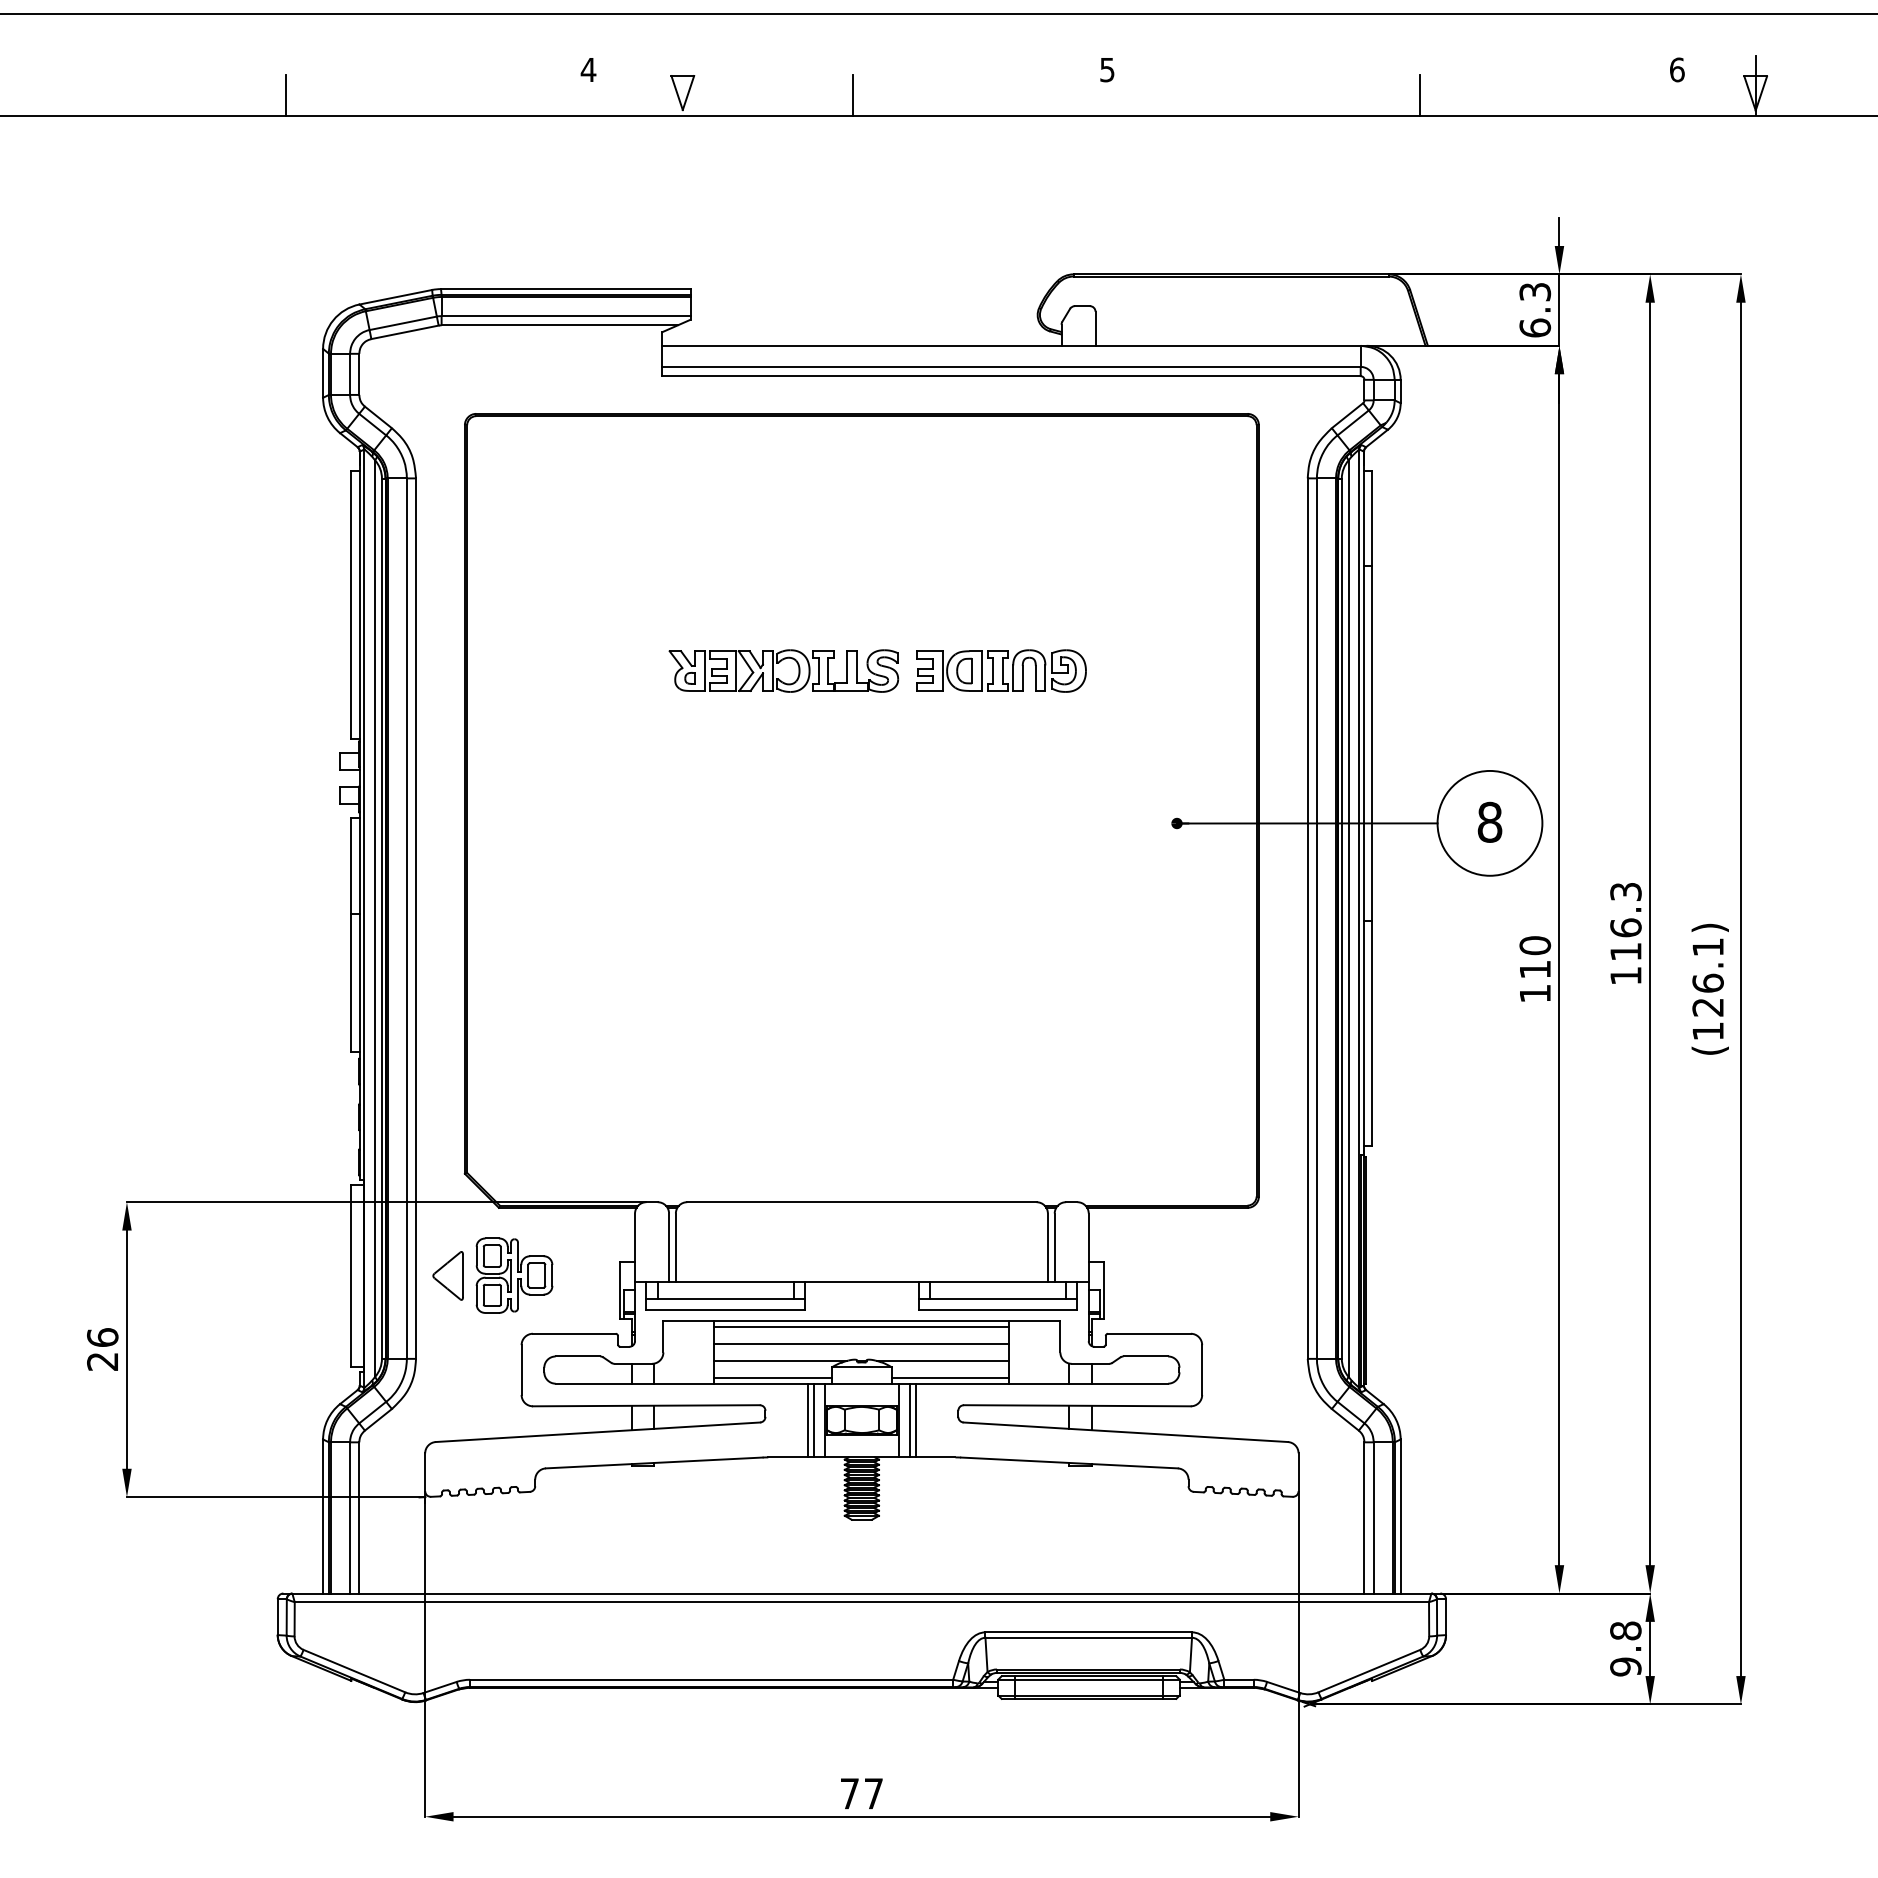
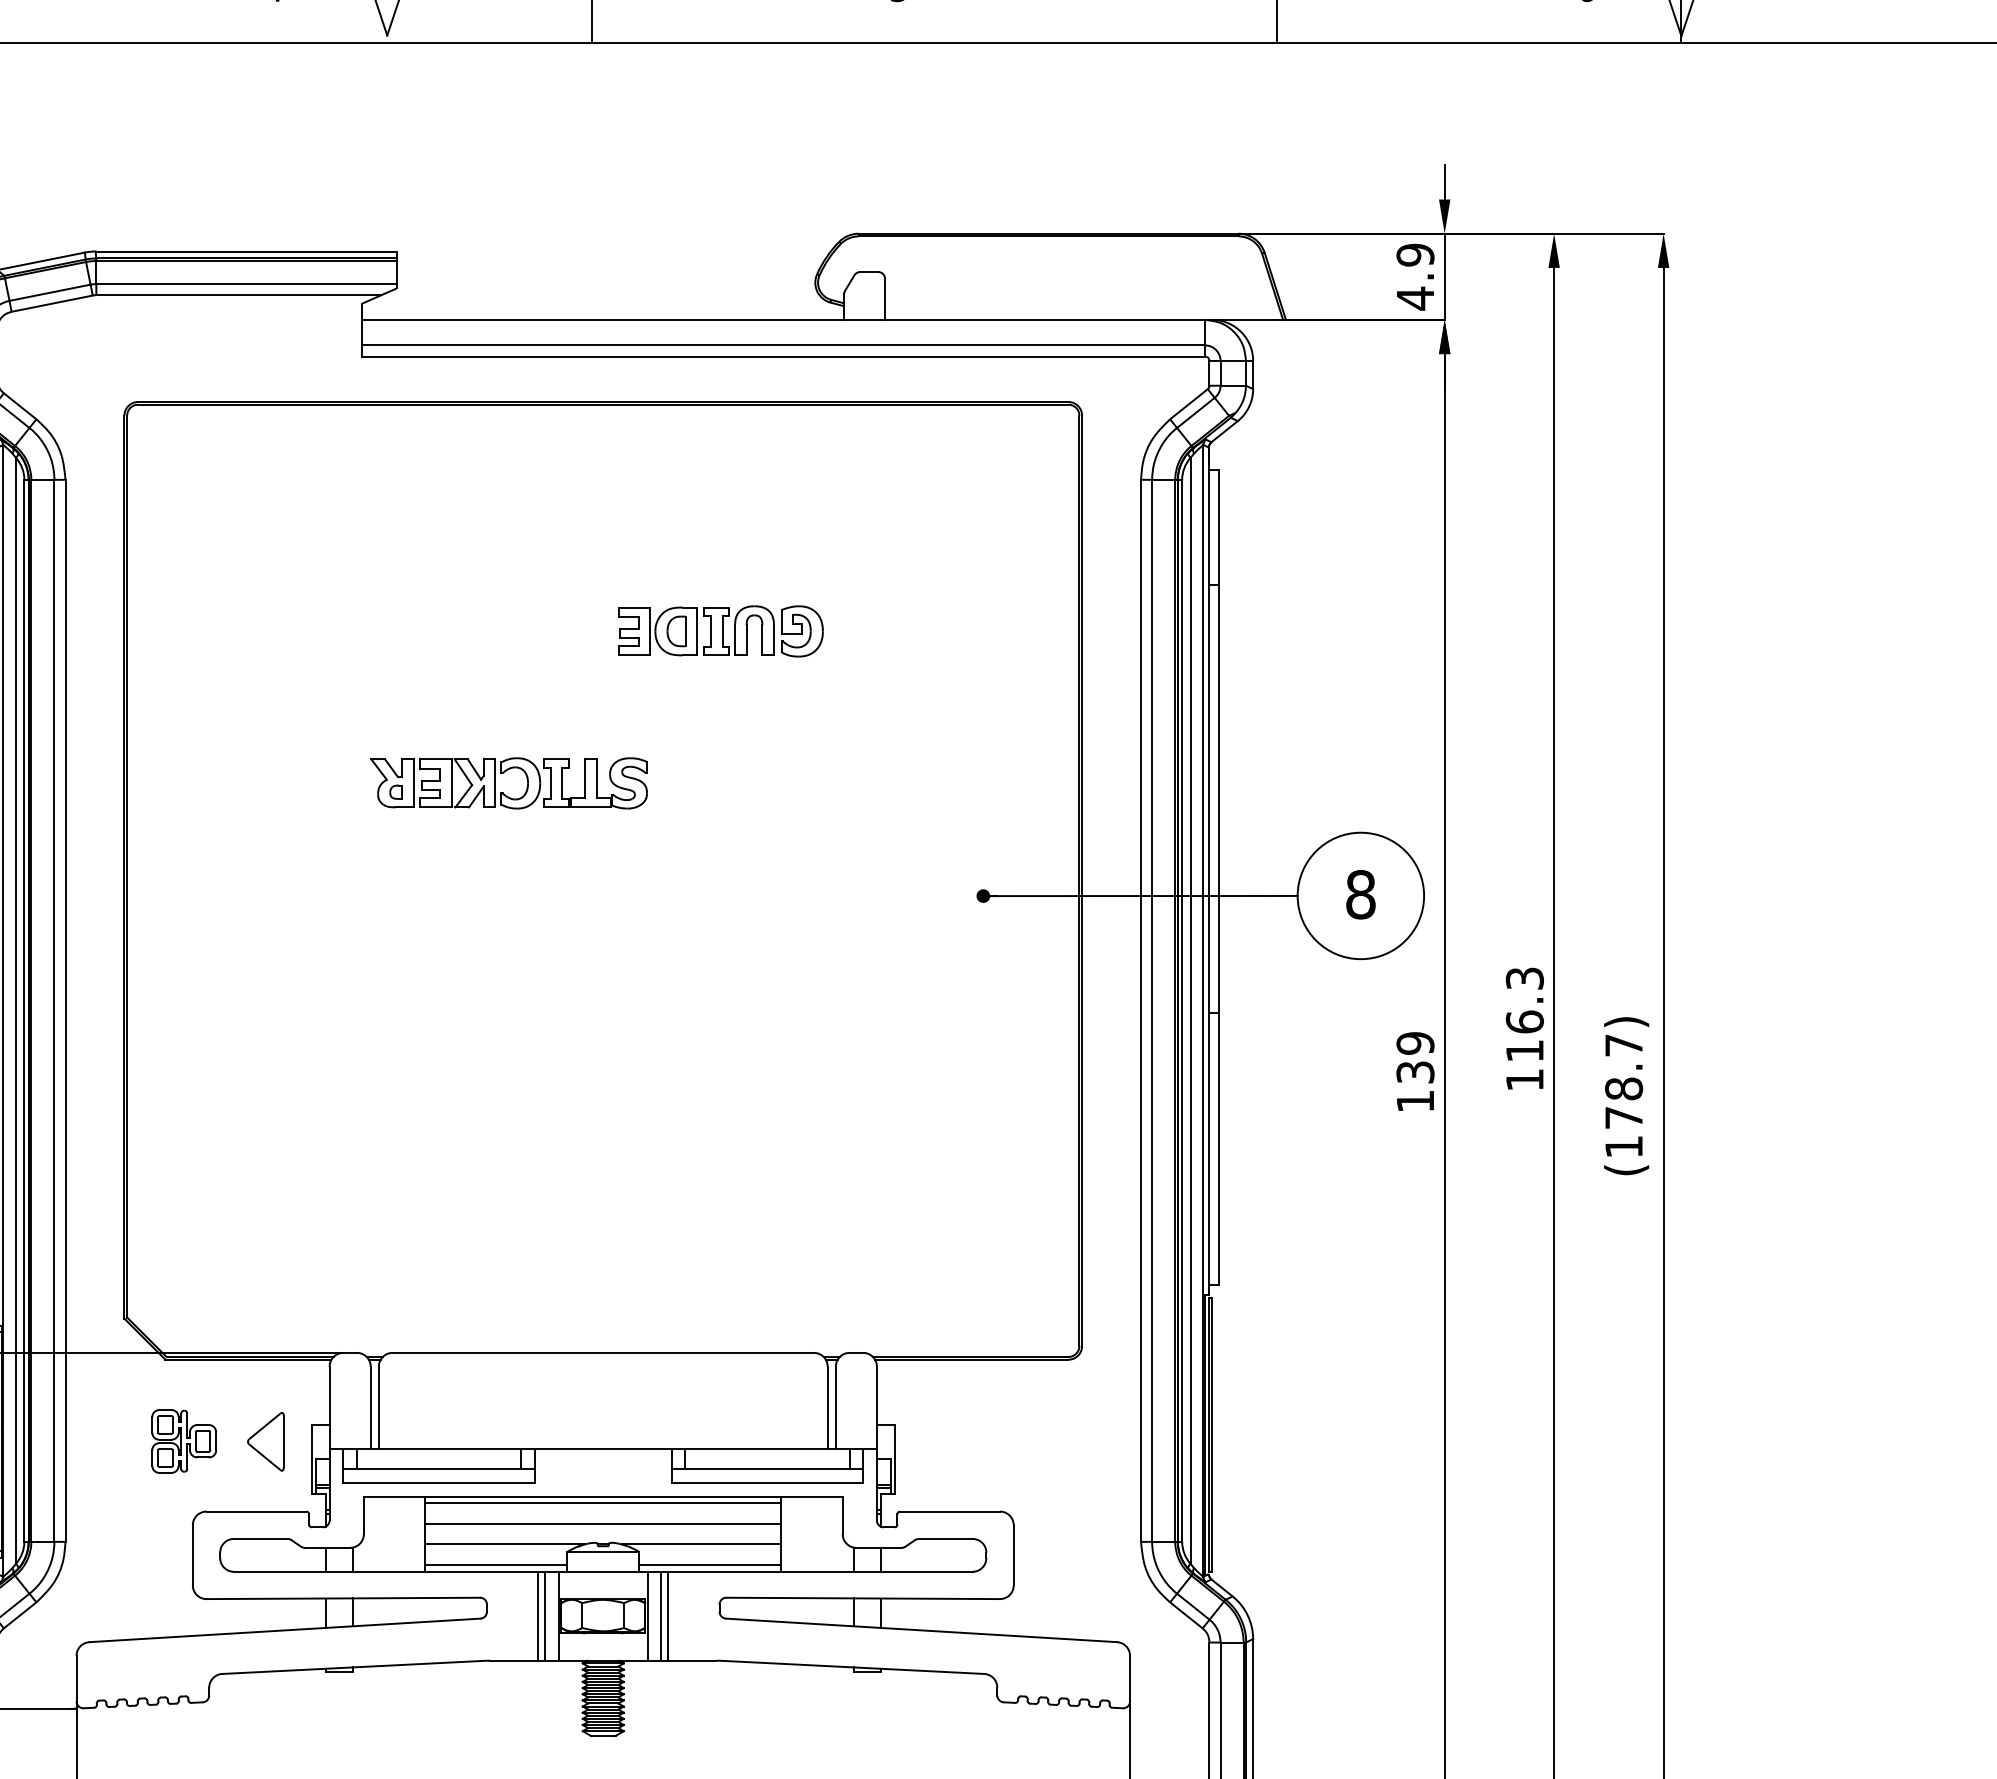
text: (1535, 310) -> (1415, 277), 6.3 -> 4.9
part: (779, 663) -> (503, 774), moved
part: (1001, 670) -> (721, 630), moved
text: (1535, 957) -> (1415, 1057), 110 -> 139
text: (1707, 977) -> (1623, 1081), (126.1) -> (178.7)
part: (447, 1275) -> (265, 1441), moved
part: (514, 1275) -> (184, 1441), size x0.7

